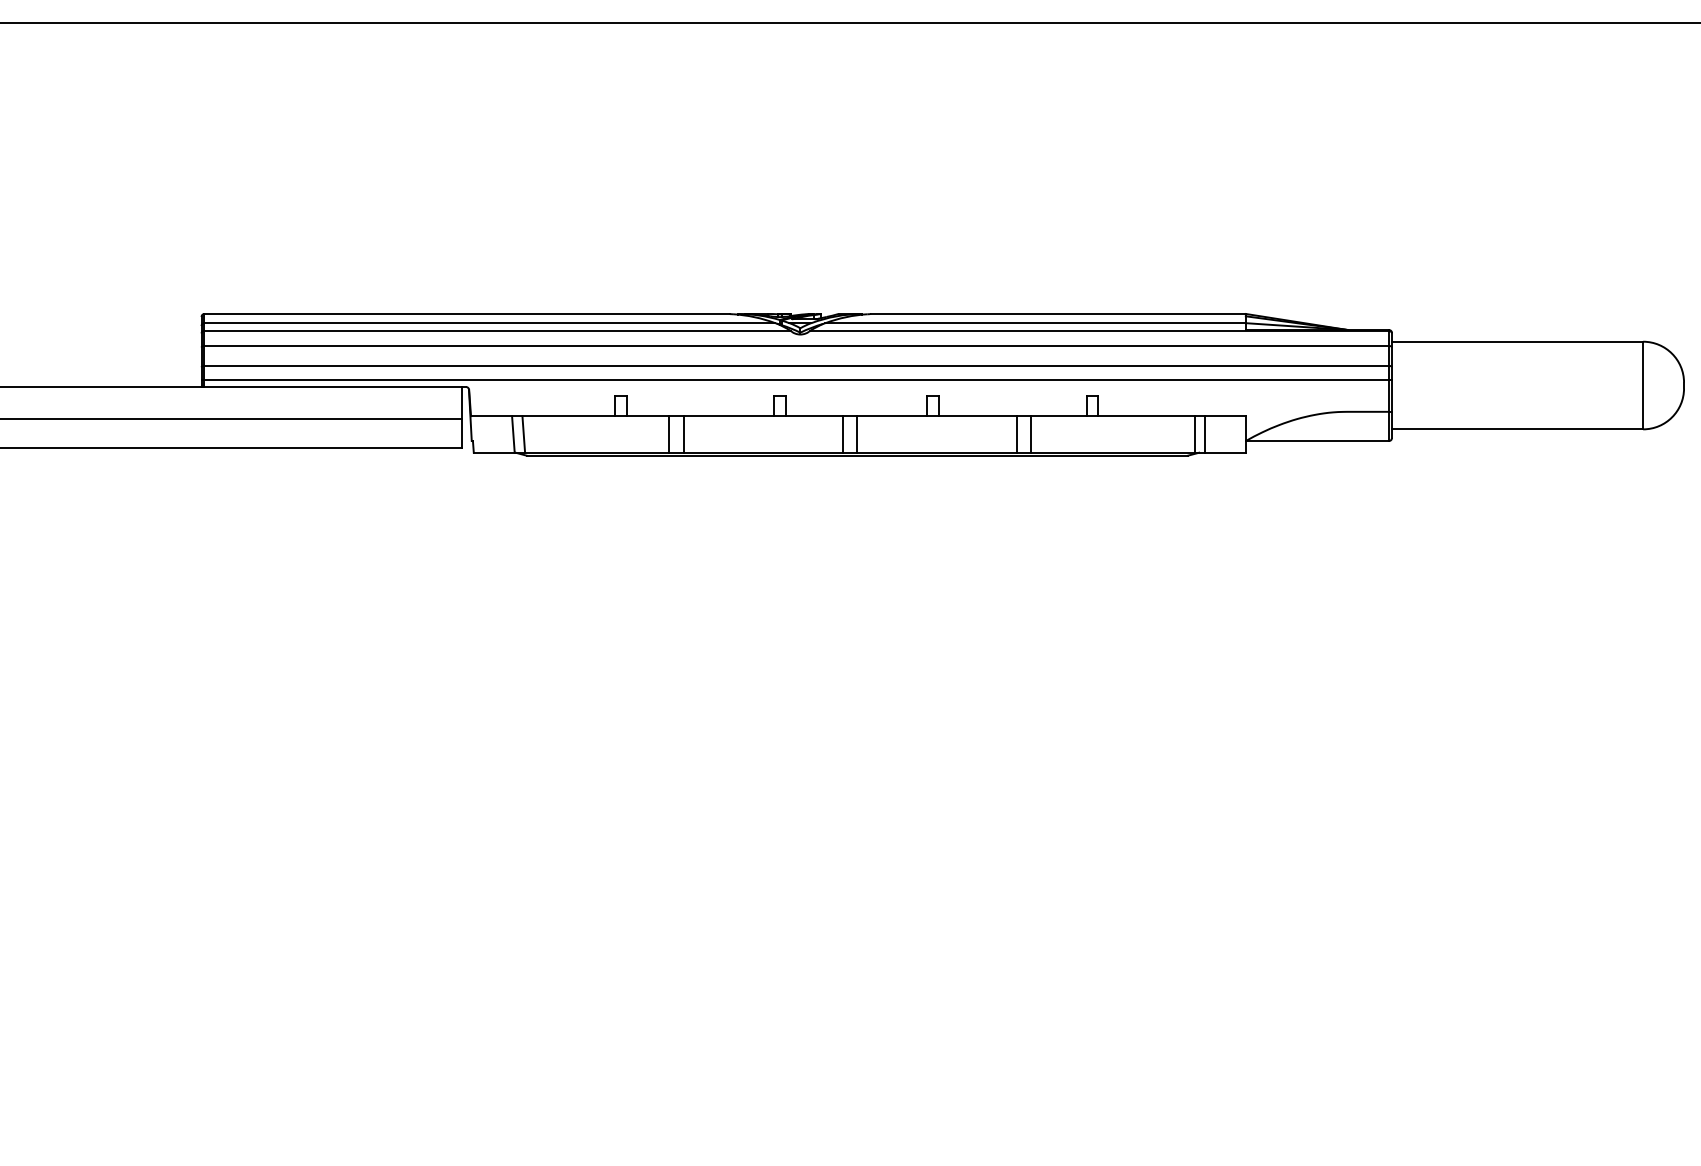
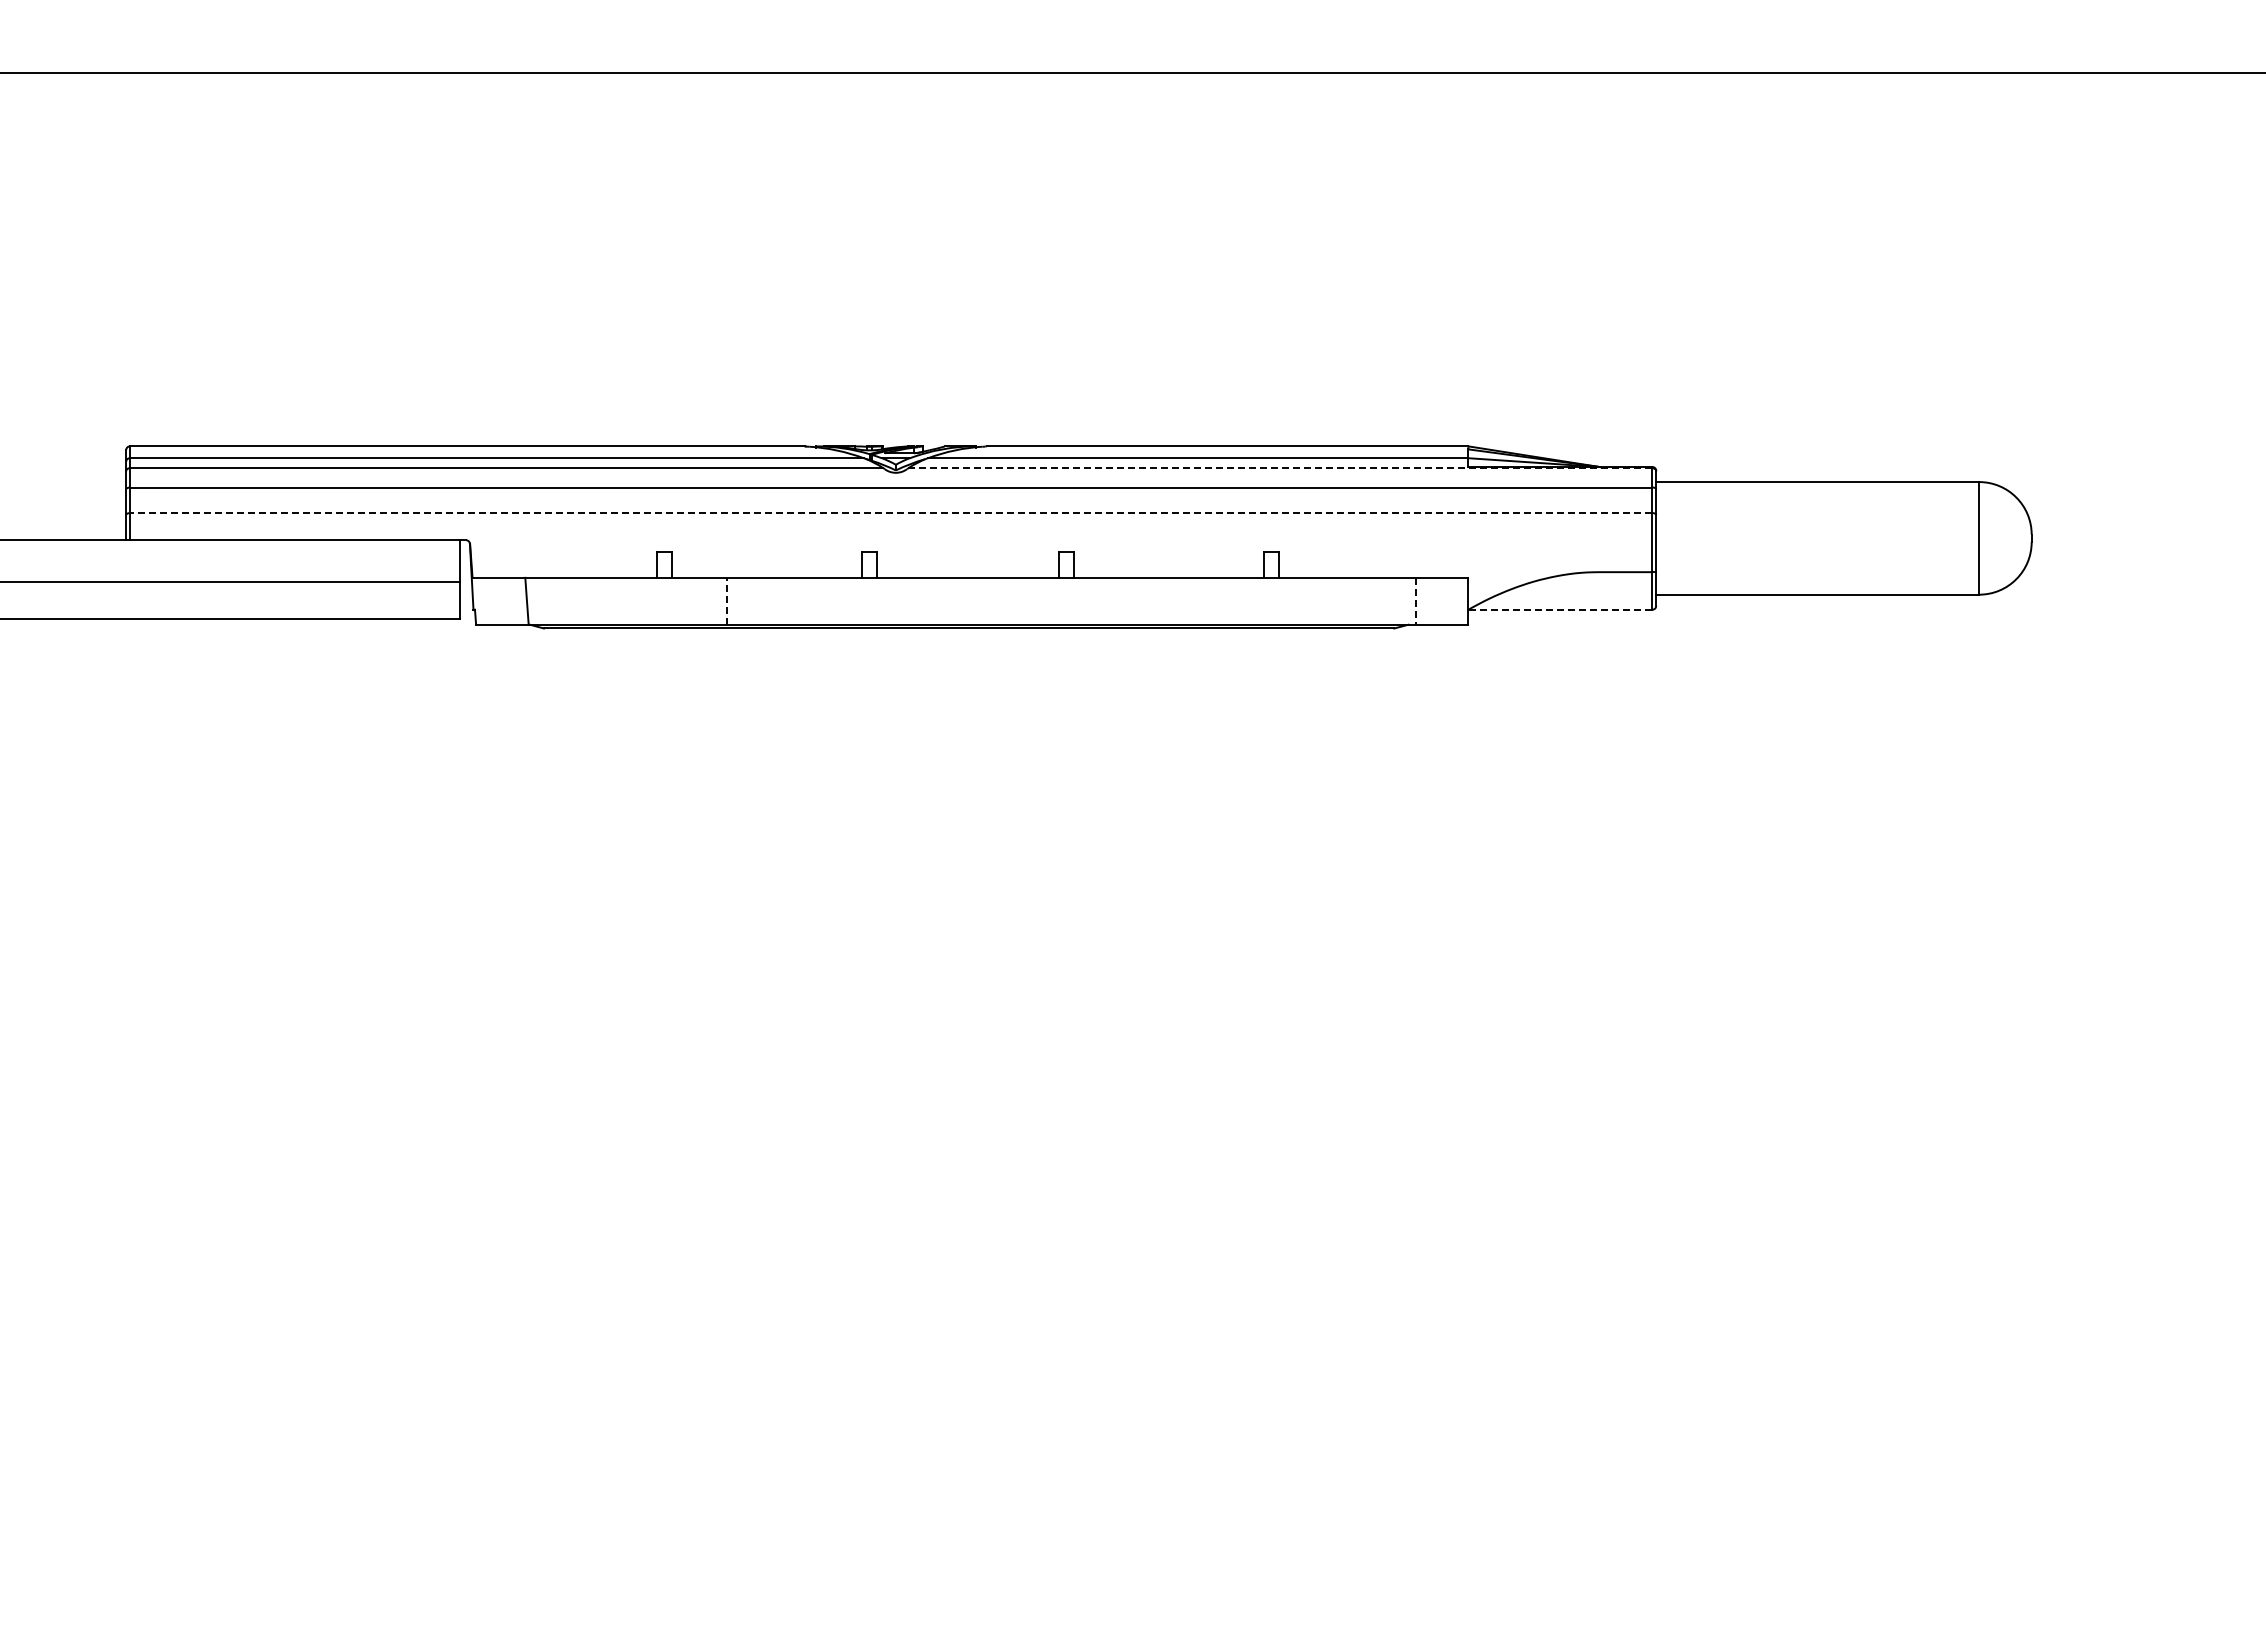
line: (1099, 331) -> (1280, 468), solid -> dashed
line: (796, 366) -> (890, 513), solid -> dashed
line: (796, 380) -> (891, 531), removed
line: (523, 433) -> (540, 600), removed
line: (668, 433) -> (726, 600), solid -> dashed
line: (683, 433) -> (745, 600), removed
line: (842, 433) -> (950, 600), removed
line: (857, 433) -> (969, 600), removed
line: (1016, 433) -> (1173, 600), removed
line: (1031, 433) -> (1192, 600), removed
line: (1194, 433) -> (1402, 600), removed
line: (1204, 434) -> (1415, 601), solid -> dashed
line: (1317, 440) -> (1560, 609), solid -> dashed

